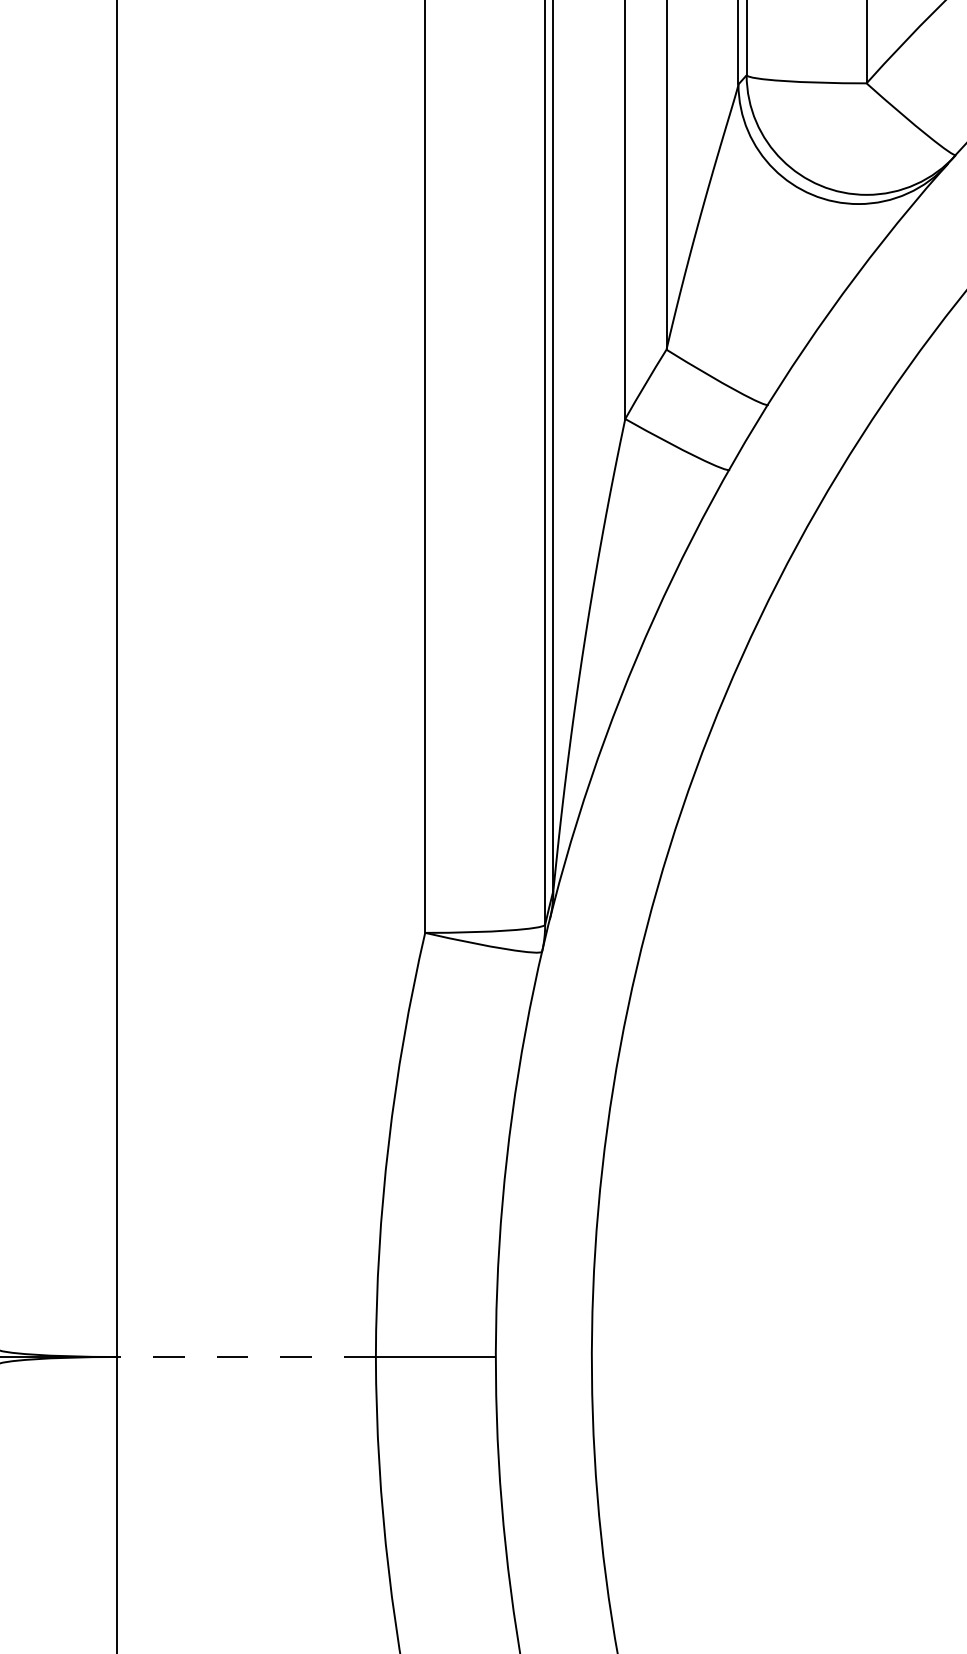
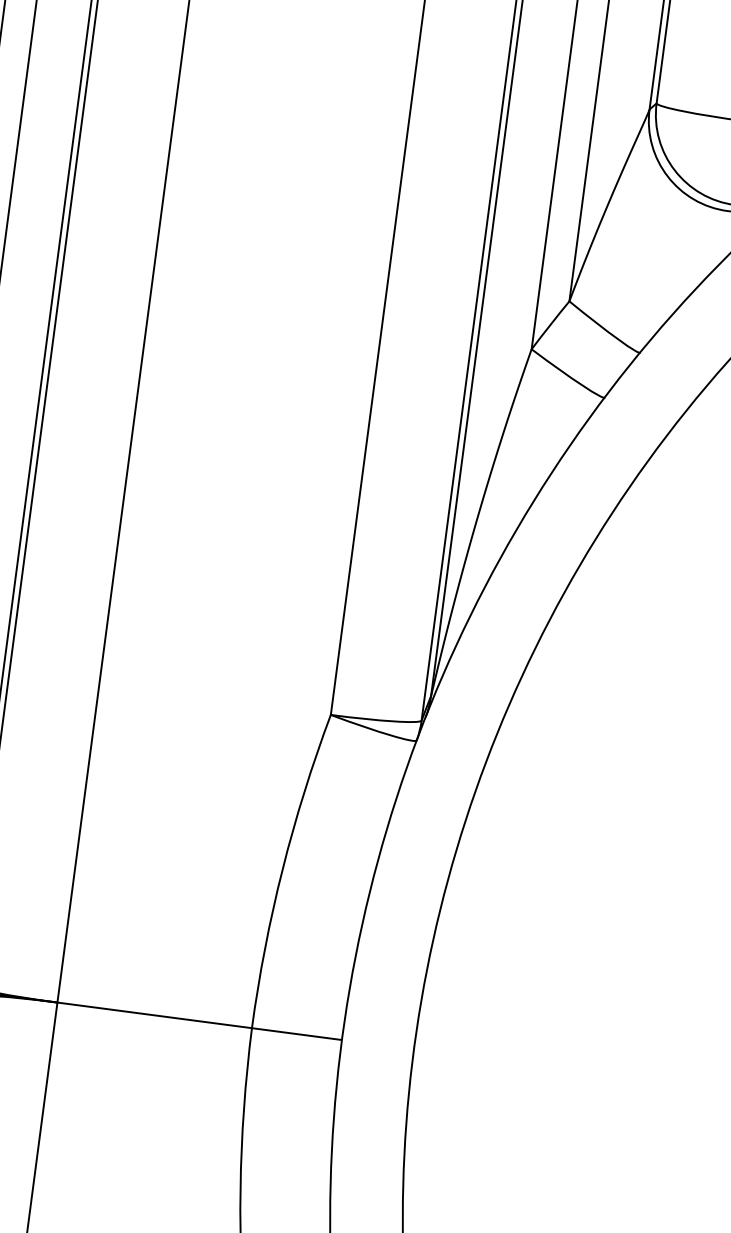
line: (246, 1357) -> (154, 1015), dashed -> solid

